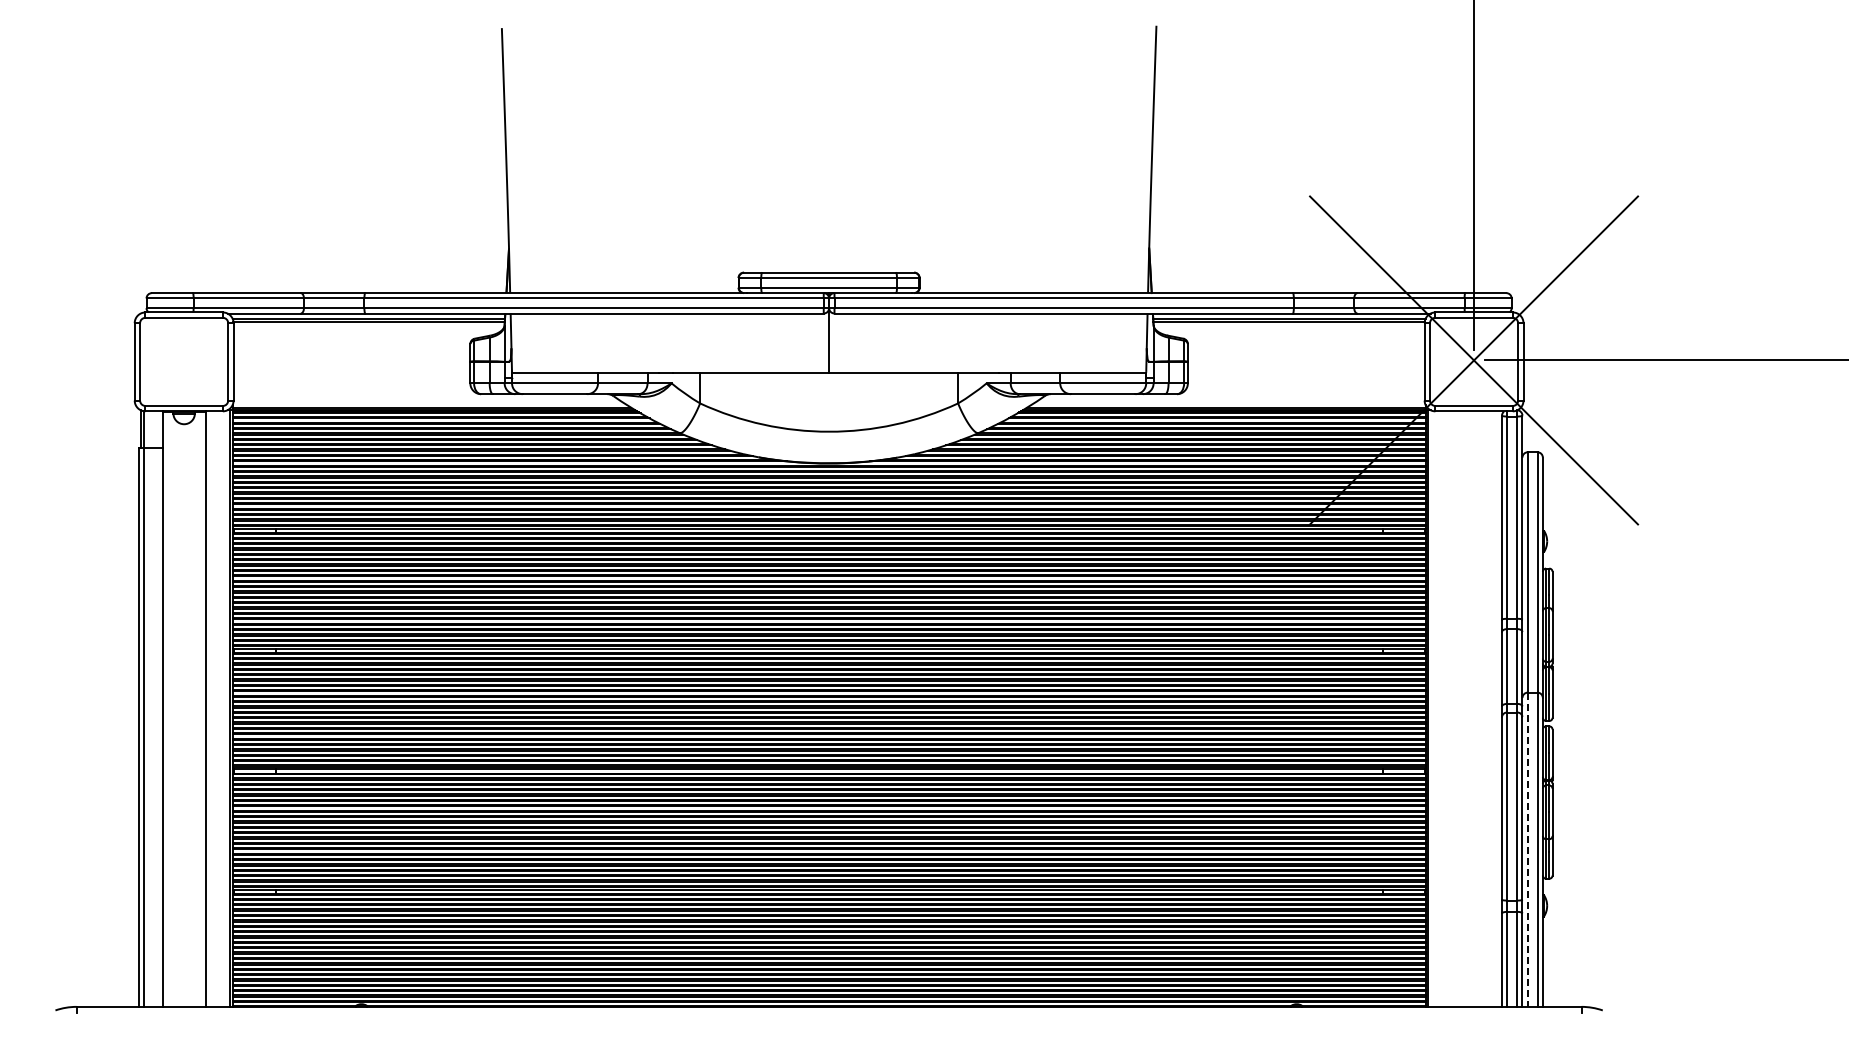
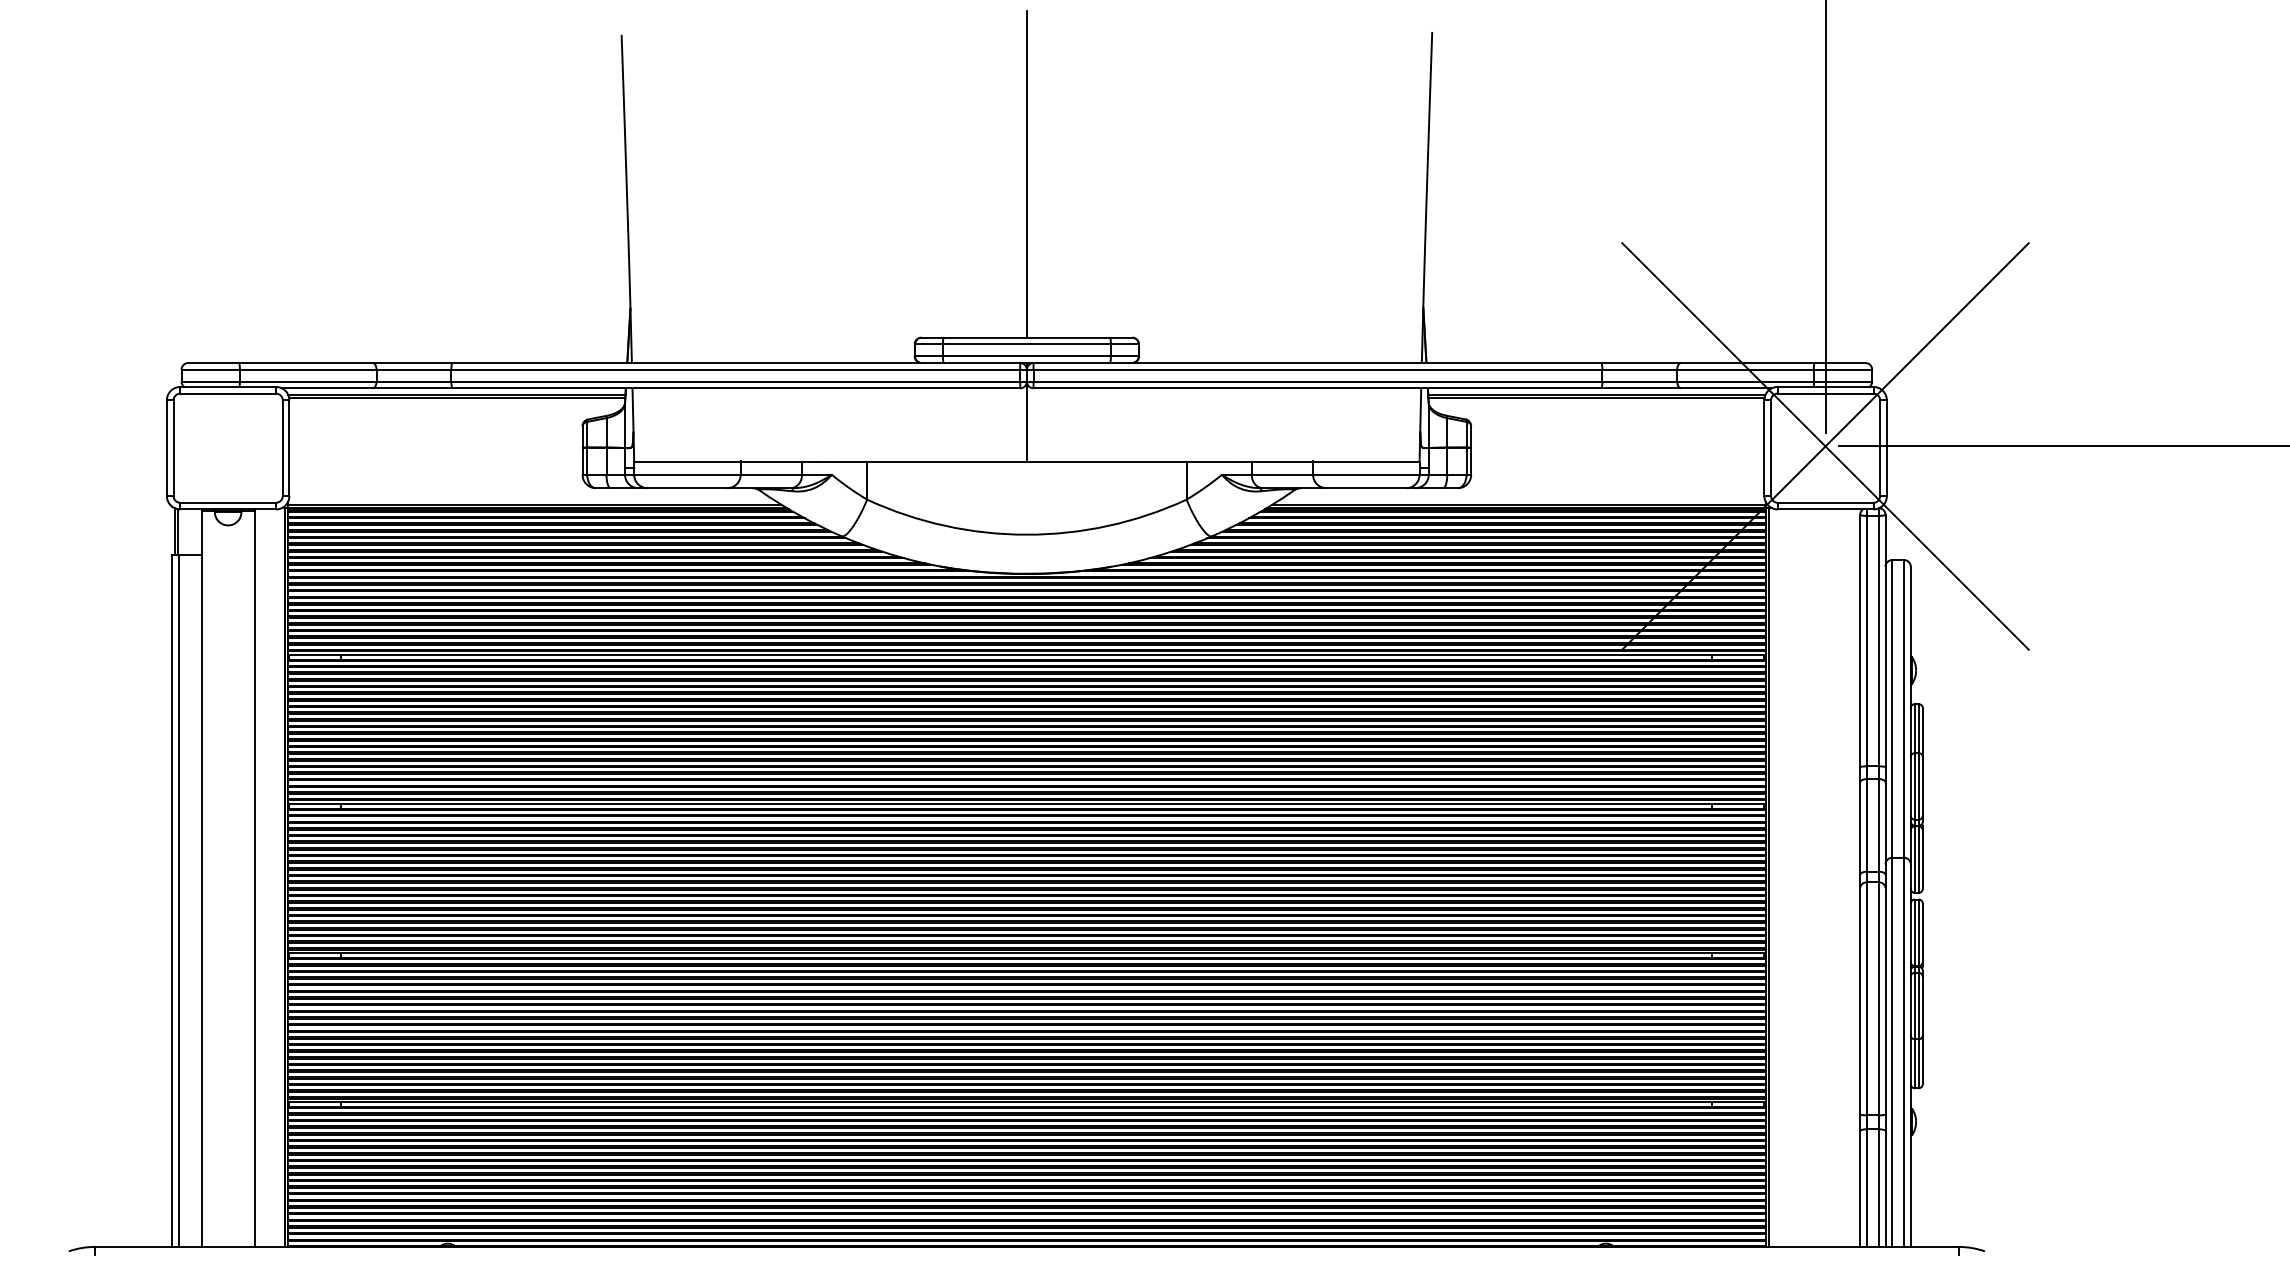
line: (829, 140) -> (1027, 174), added
line: (1527, 850) -> (1891, 1053), dashed -> solid

